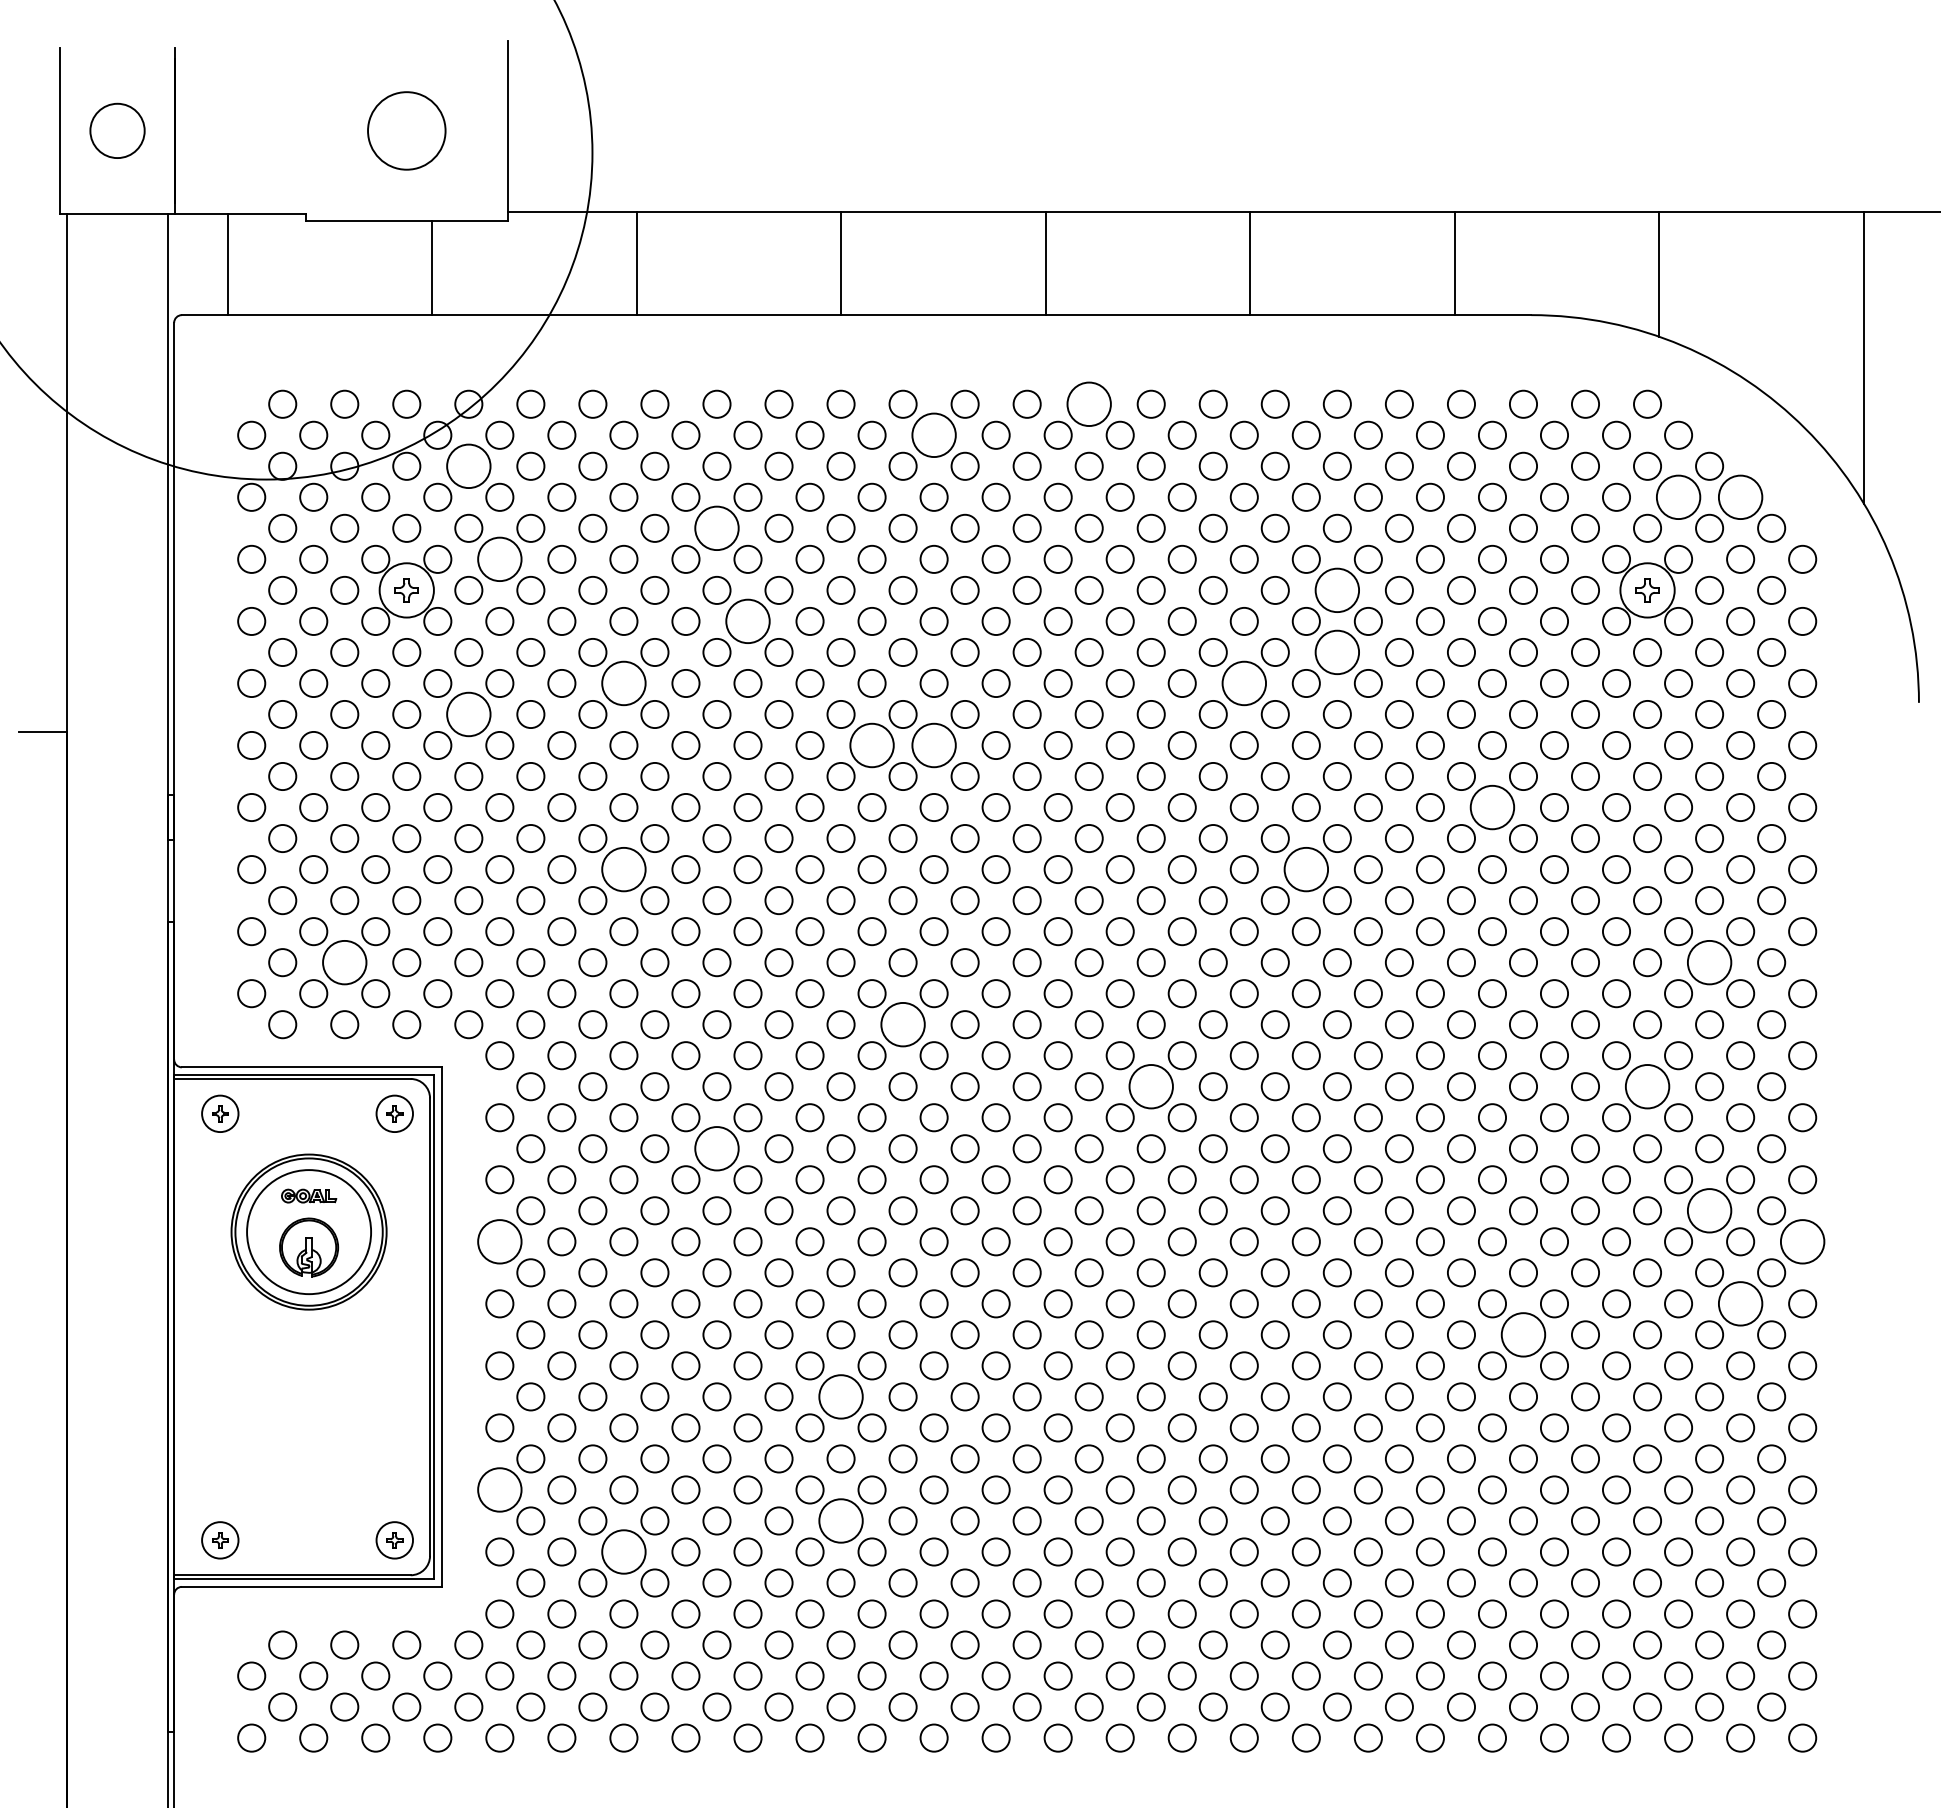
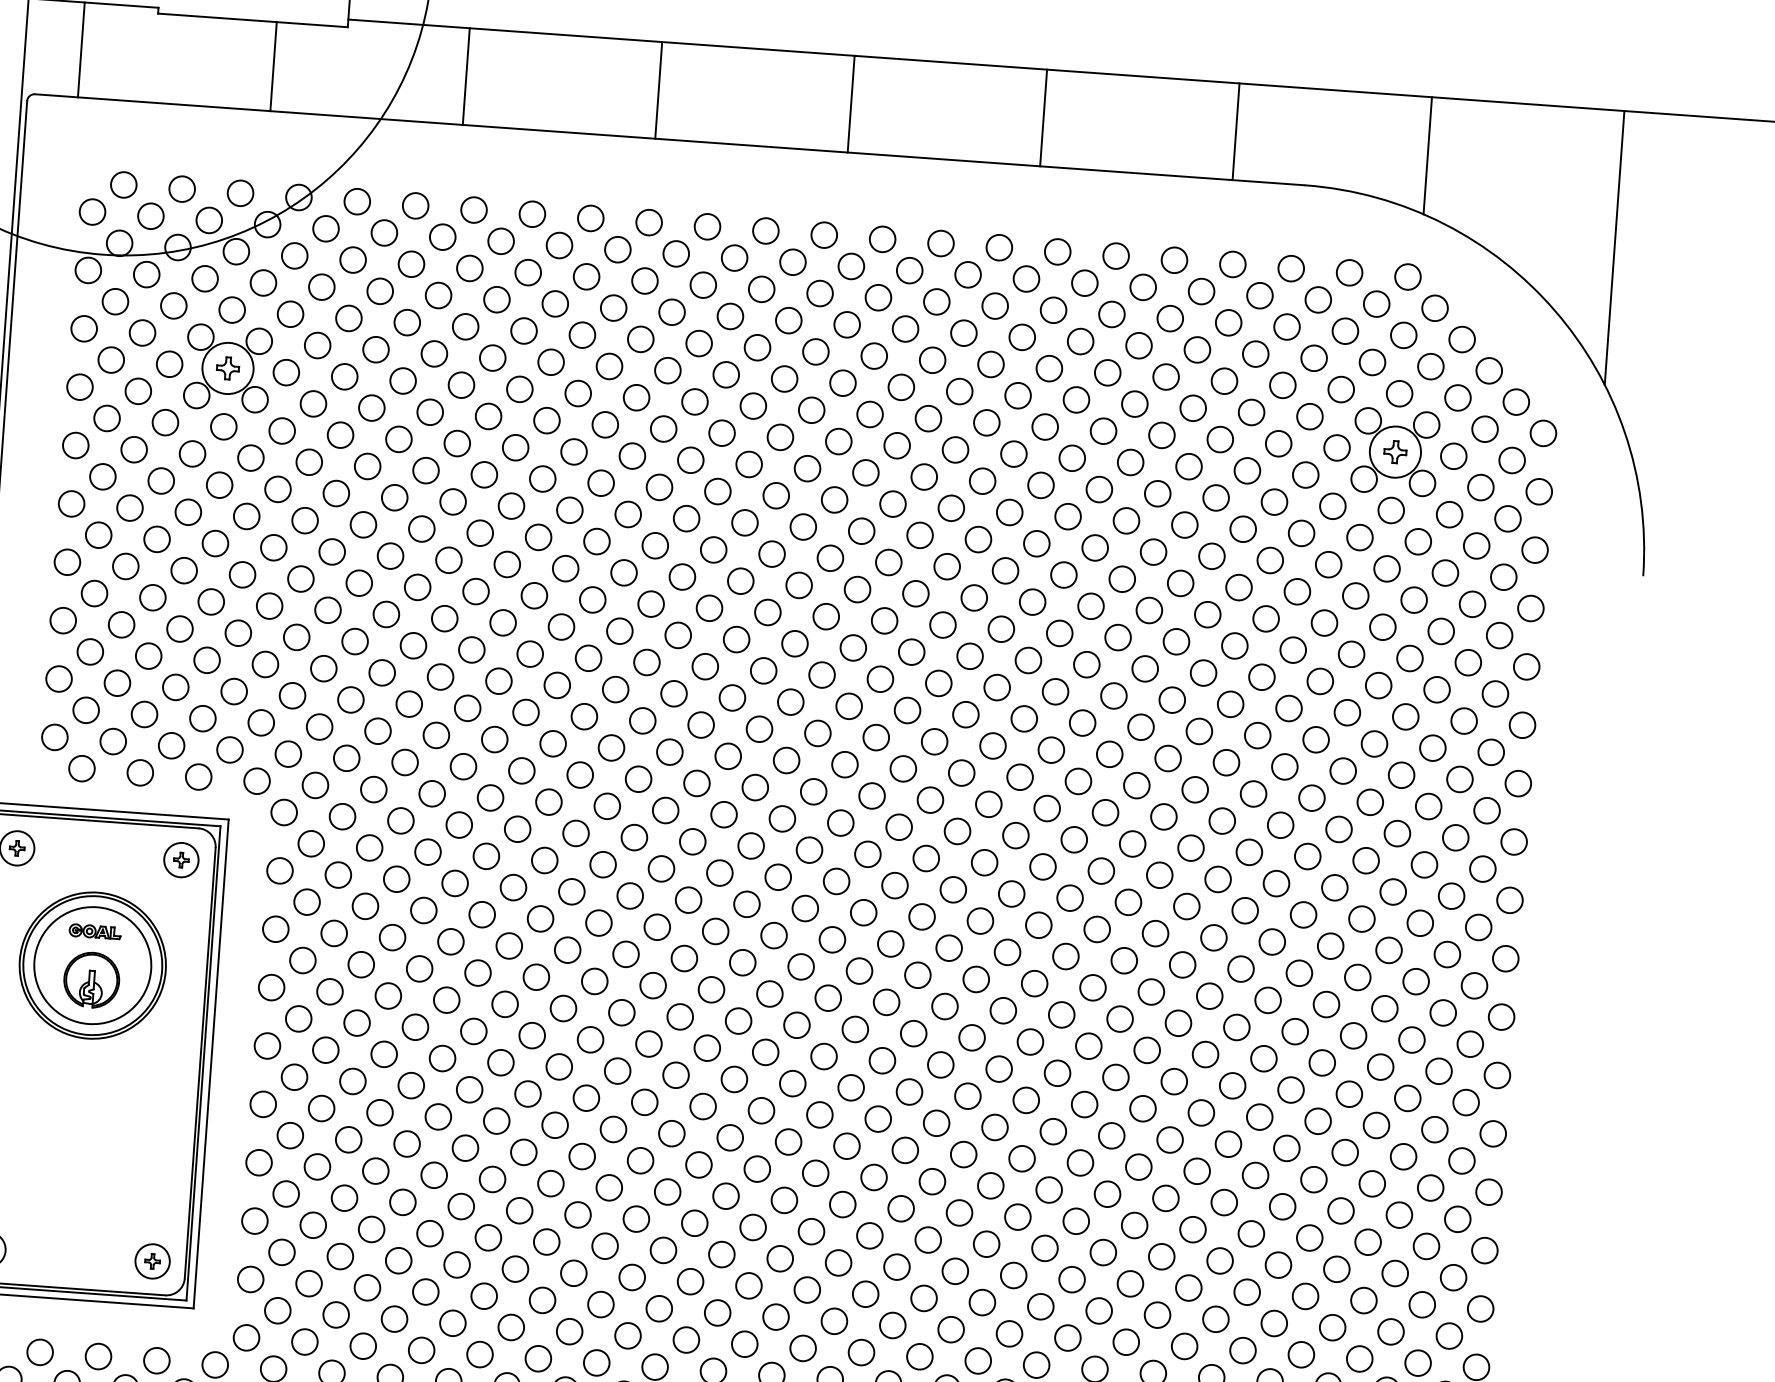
circle: (1088, 403) -> (882, 238), size x0.62
circle: (933, 434) -> (734, 257), size x0.62
circle: (468, 465) -> (294, 255), size x0.62
circle: (1678, 496) -> (1430, 365), size x0.62
circle: (1740, 496) -> (1489, 370), size x0.62
circle: (716, 527) -> (523, 330), size x0.62
circle: (499, 558) -> (317, 344), size x0.62
circle: (1336, 589) -> (1102, 430), size x0.62
circle: (747, 621) -> (546, 420), size x0.62
circle: (1336, 652) -> (1098, 489), size x0.62
circle: (623, 683) -> (425, 470), size x0.62
circle: (1243, 683) -> (1008, 512), size x0.62
circle: (468, 714) -> (277, 489), size x0.62
circle: (871, 745) -> (654, 545), size x0.62
circle: (933, 745) -> (713, 549), size x0.62
circle: (1492, 807) -> (1234, 645), size x0.62
circle: (623, 869) -> (413, 645), size x0.62
circle: (1305, 869) -> (1054, 691), size x0.62
circle: (344, 962) -> (144, 714), size x0.62
circle: (1709, 962) -> (1428, 806), size x0.62
circle: (902, 1024) -> (665, 810), size x0.62
circle: (1150, 1086) -> (894, 885), size x0.62
circle: (1647, 1086) -> (1361, 918), size x0.62
circle: (716, 1148) -> (481, 914), size x0.62
circle: (1709, 1210) -> (1411, 1039), size x0.62
circle: (499, 1241) -> (271, 987), size x0.62
circle: (1802, 1241) -> (1497, 1075), size x0.62
circle: (1740, 1303) -> (1434, 1129), size x0.62
circle: (1523, 1334) -> (1228, 1143), size x0.62
circle: (840, 1396) -> (581, 1156), size x0.62
circle: (499, 1489) -> (254, 1220), size x0.62
circle: (840, 1520) -> (573, 1272), size x0.62
circle: (623, 1551) -> (367, 1287), size x0.62

